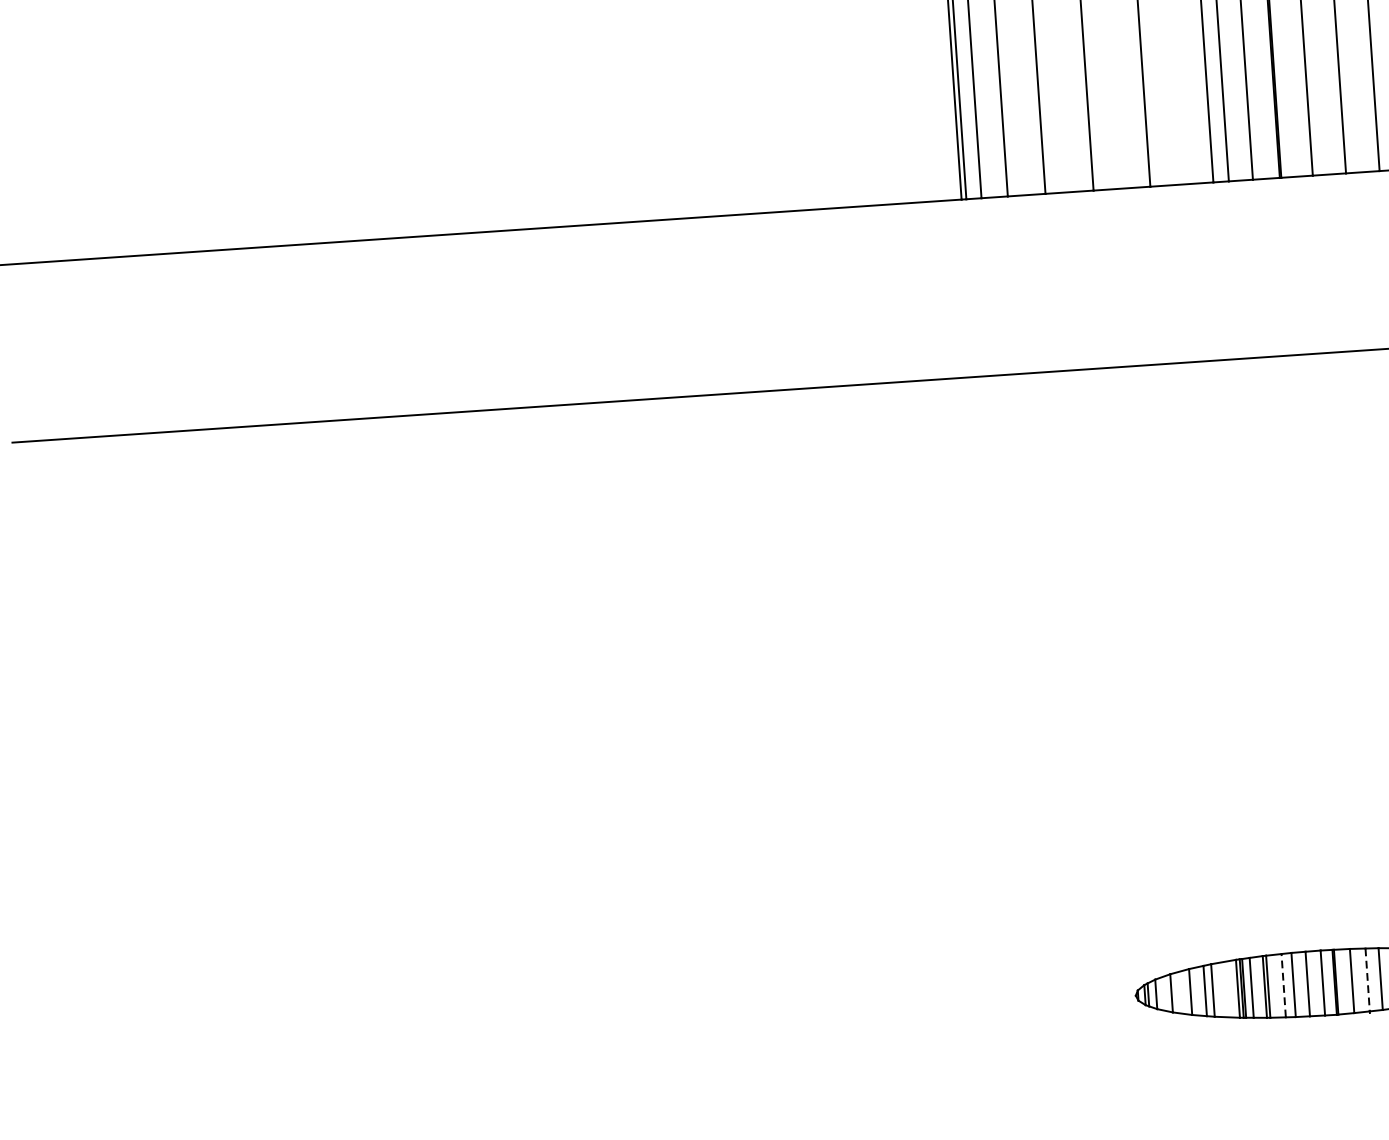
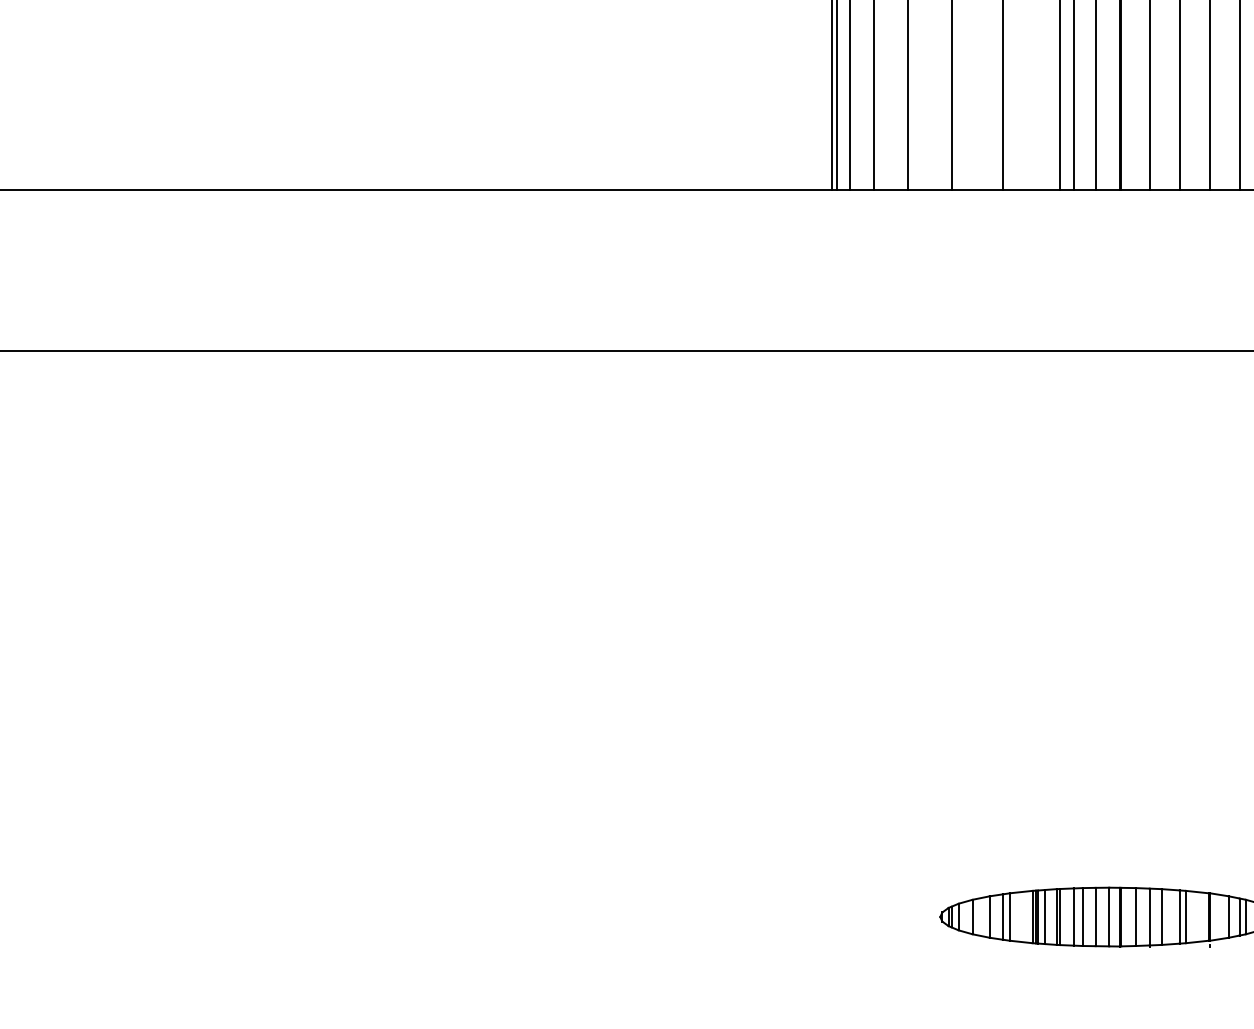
line: (1367, 980) -> (1149, 917), dashed -> solid
line: (1283, 986) -> (1073, 917), dashed -> solid

